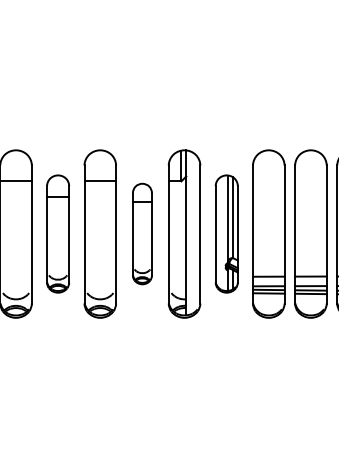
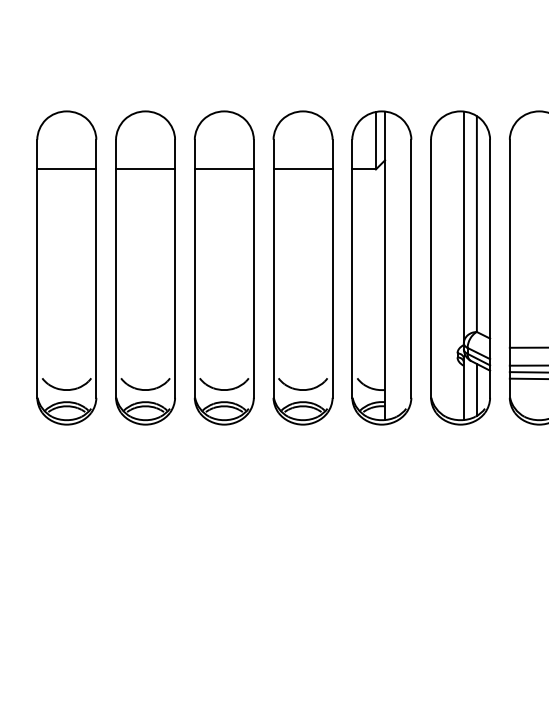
part: (57, 233) -> (144, 266), size x1.43
part: (142, 233) -> (303, 266), size x1.67
part: (226, 233) -> (460, 266), size x1.43

